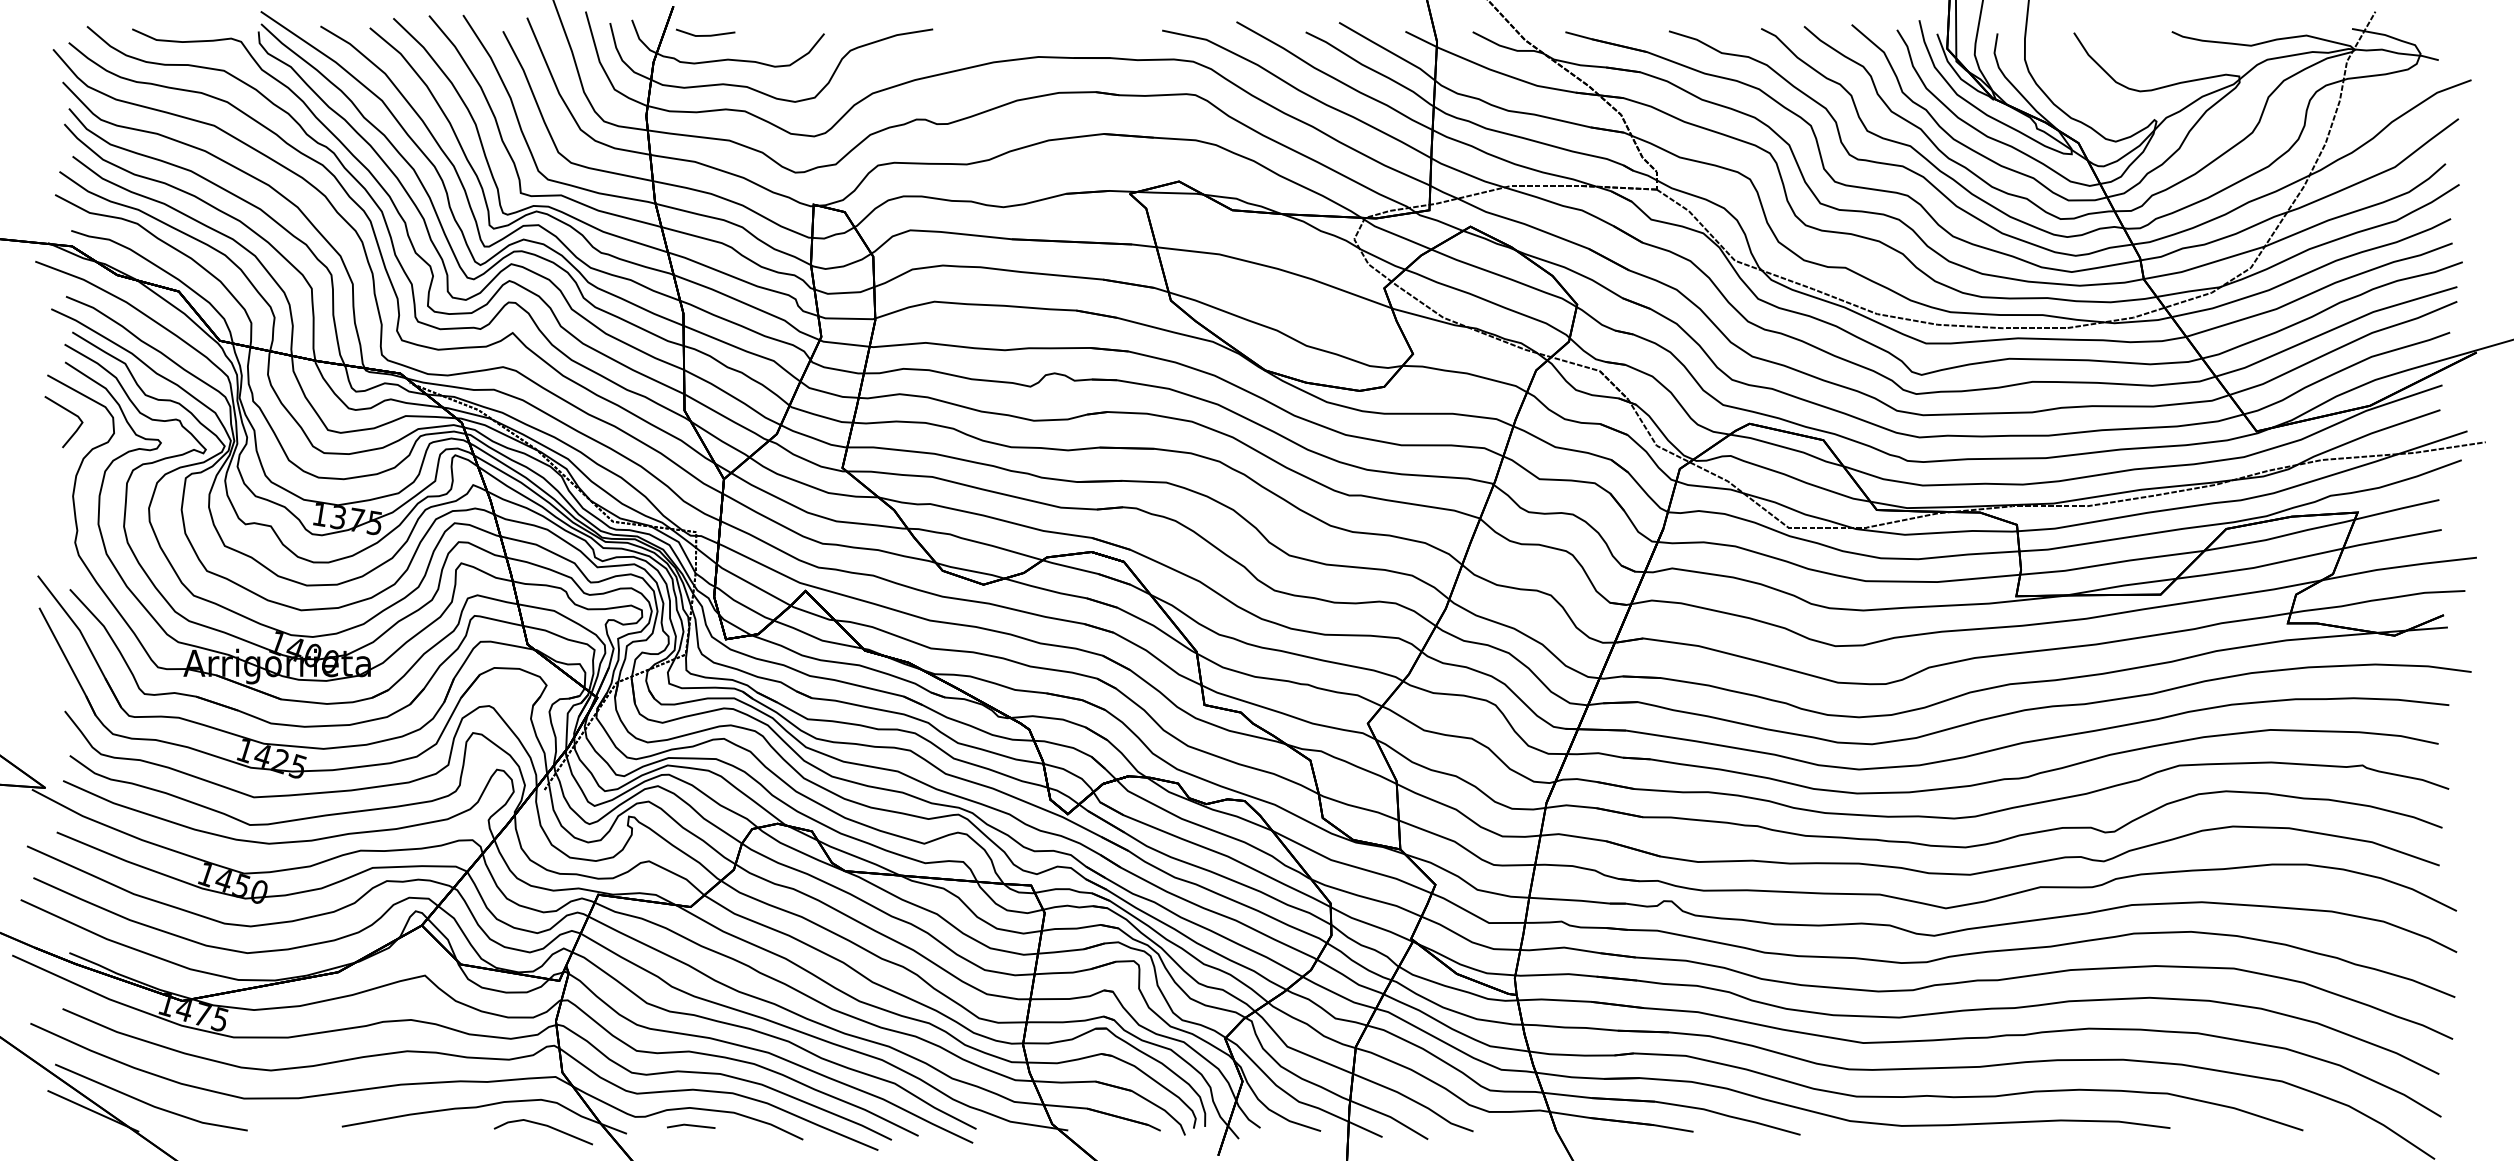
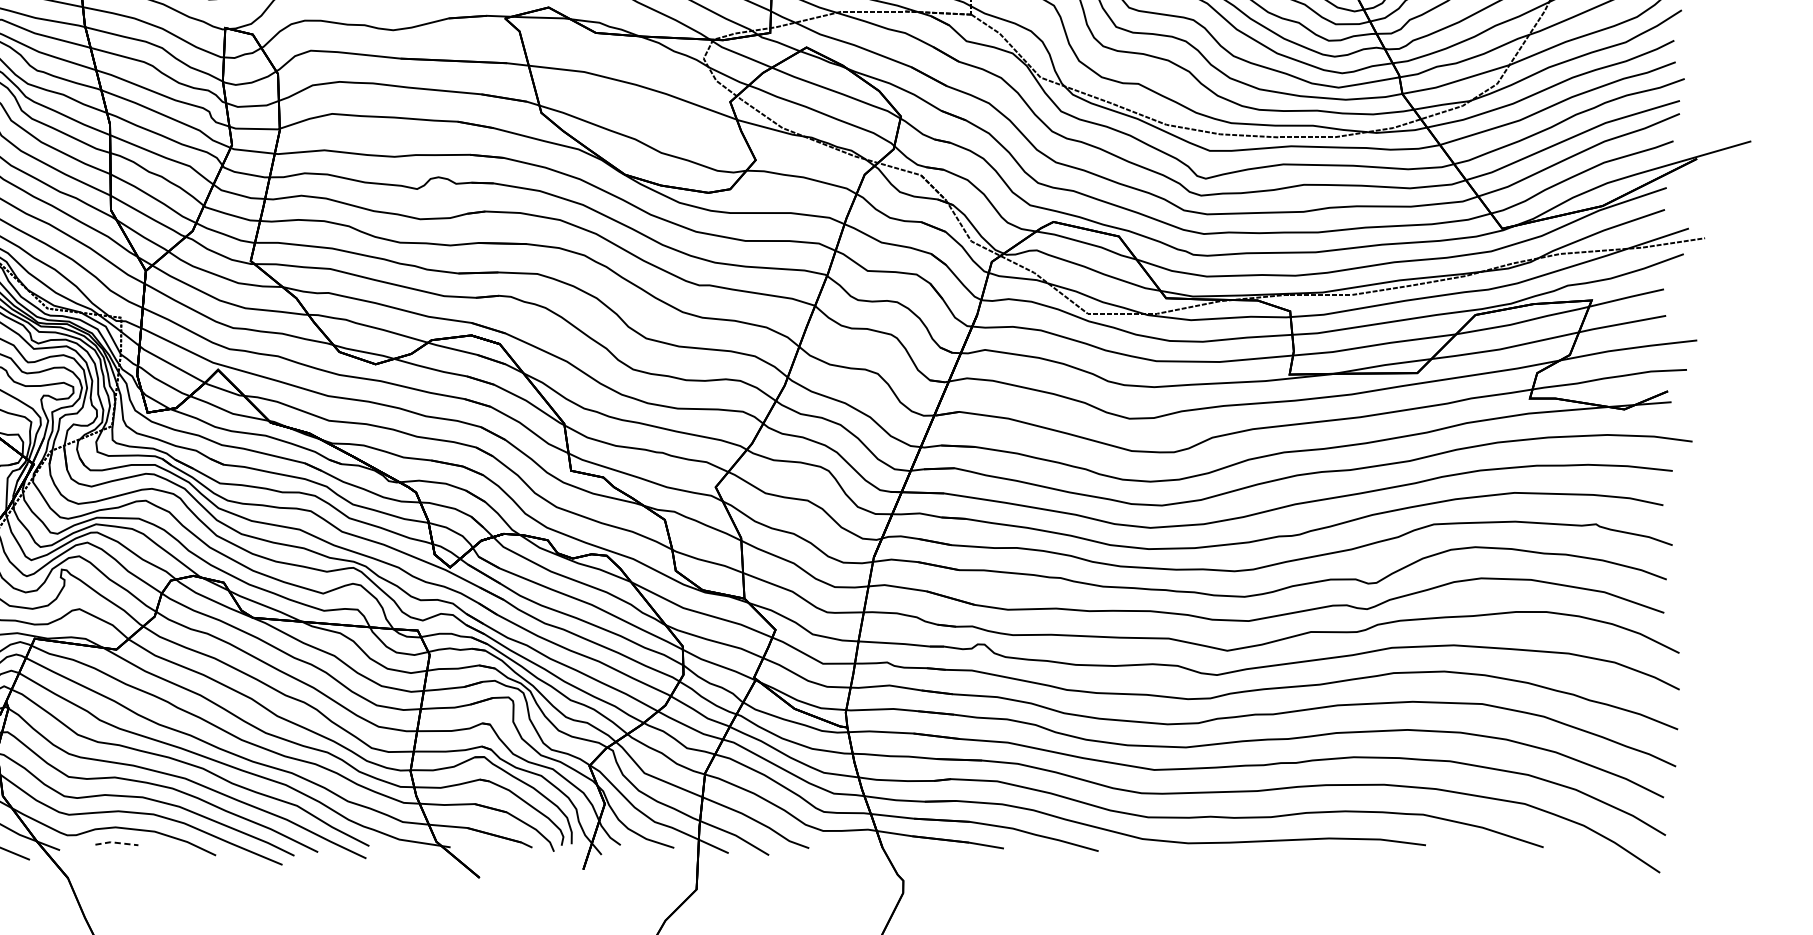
line: (690, 1125) -> (116, 842), solid -> dashed

